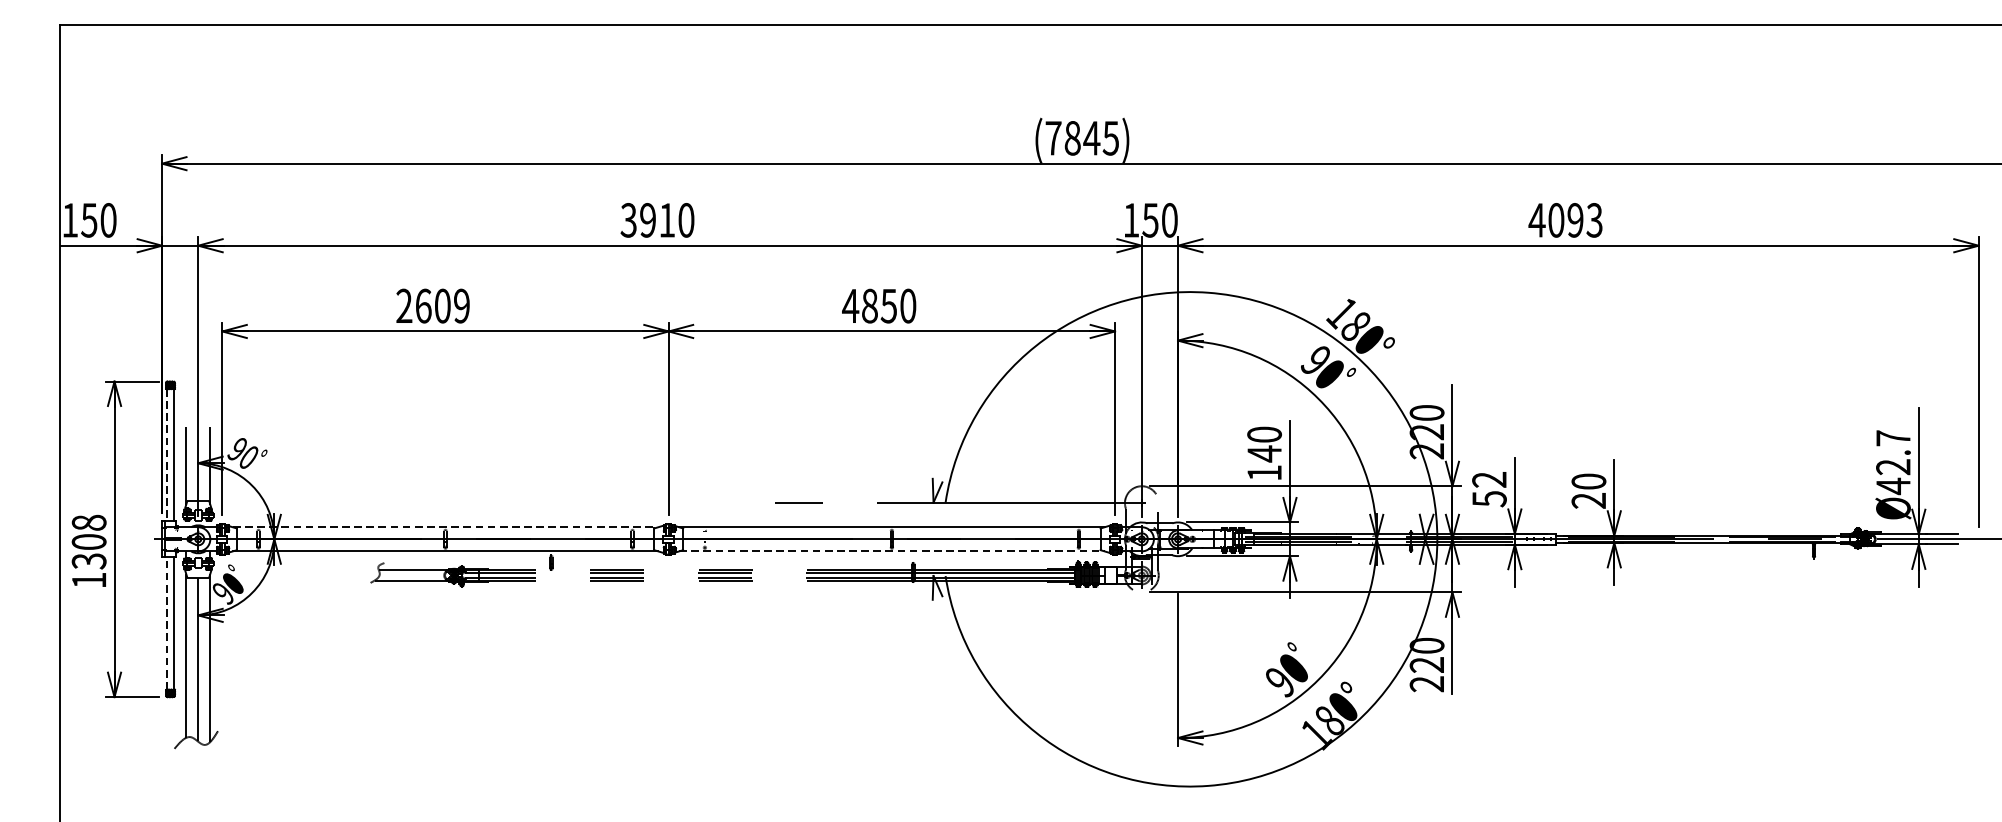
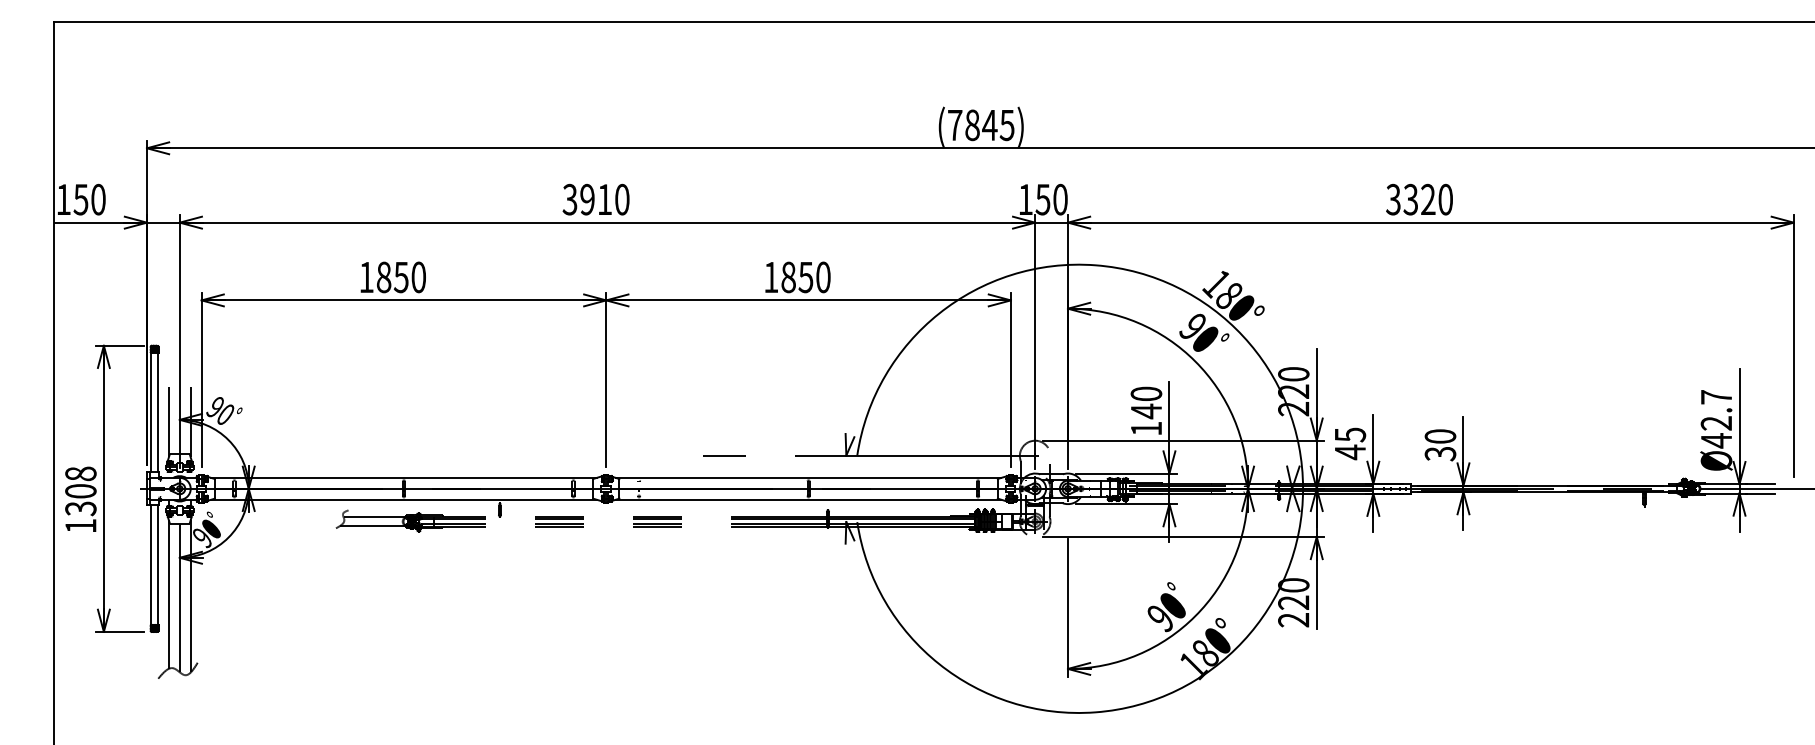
text: (1564, 220) -> (1418, 199), 4093 -> 3320
text: (432, 306) -> (392, 277), 2609 -> 1850
text: (850, 306) -> (771, 277), 4850 -> 1850
line: (167, 455) -> (151, 412), dashed -> solid
text: (1489, 489) -> (1350, 443), 52 -> 45
text: (1588, 500) -> (1440, 453), 20 -> 30
line: (445, 526) -> (403, 477), dashed -> solid
line: (891, 551) -> (808, 499), dashed -> solid
line: (167, 623) -> (151, 565), dashed -> solid

